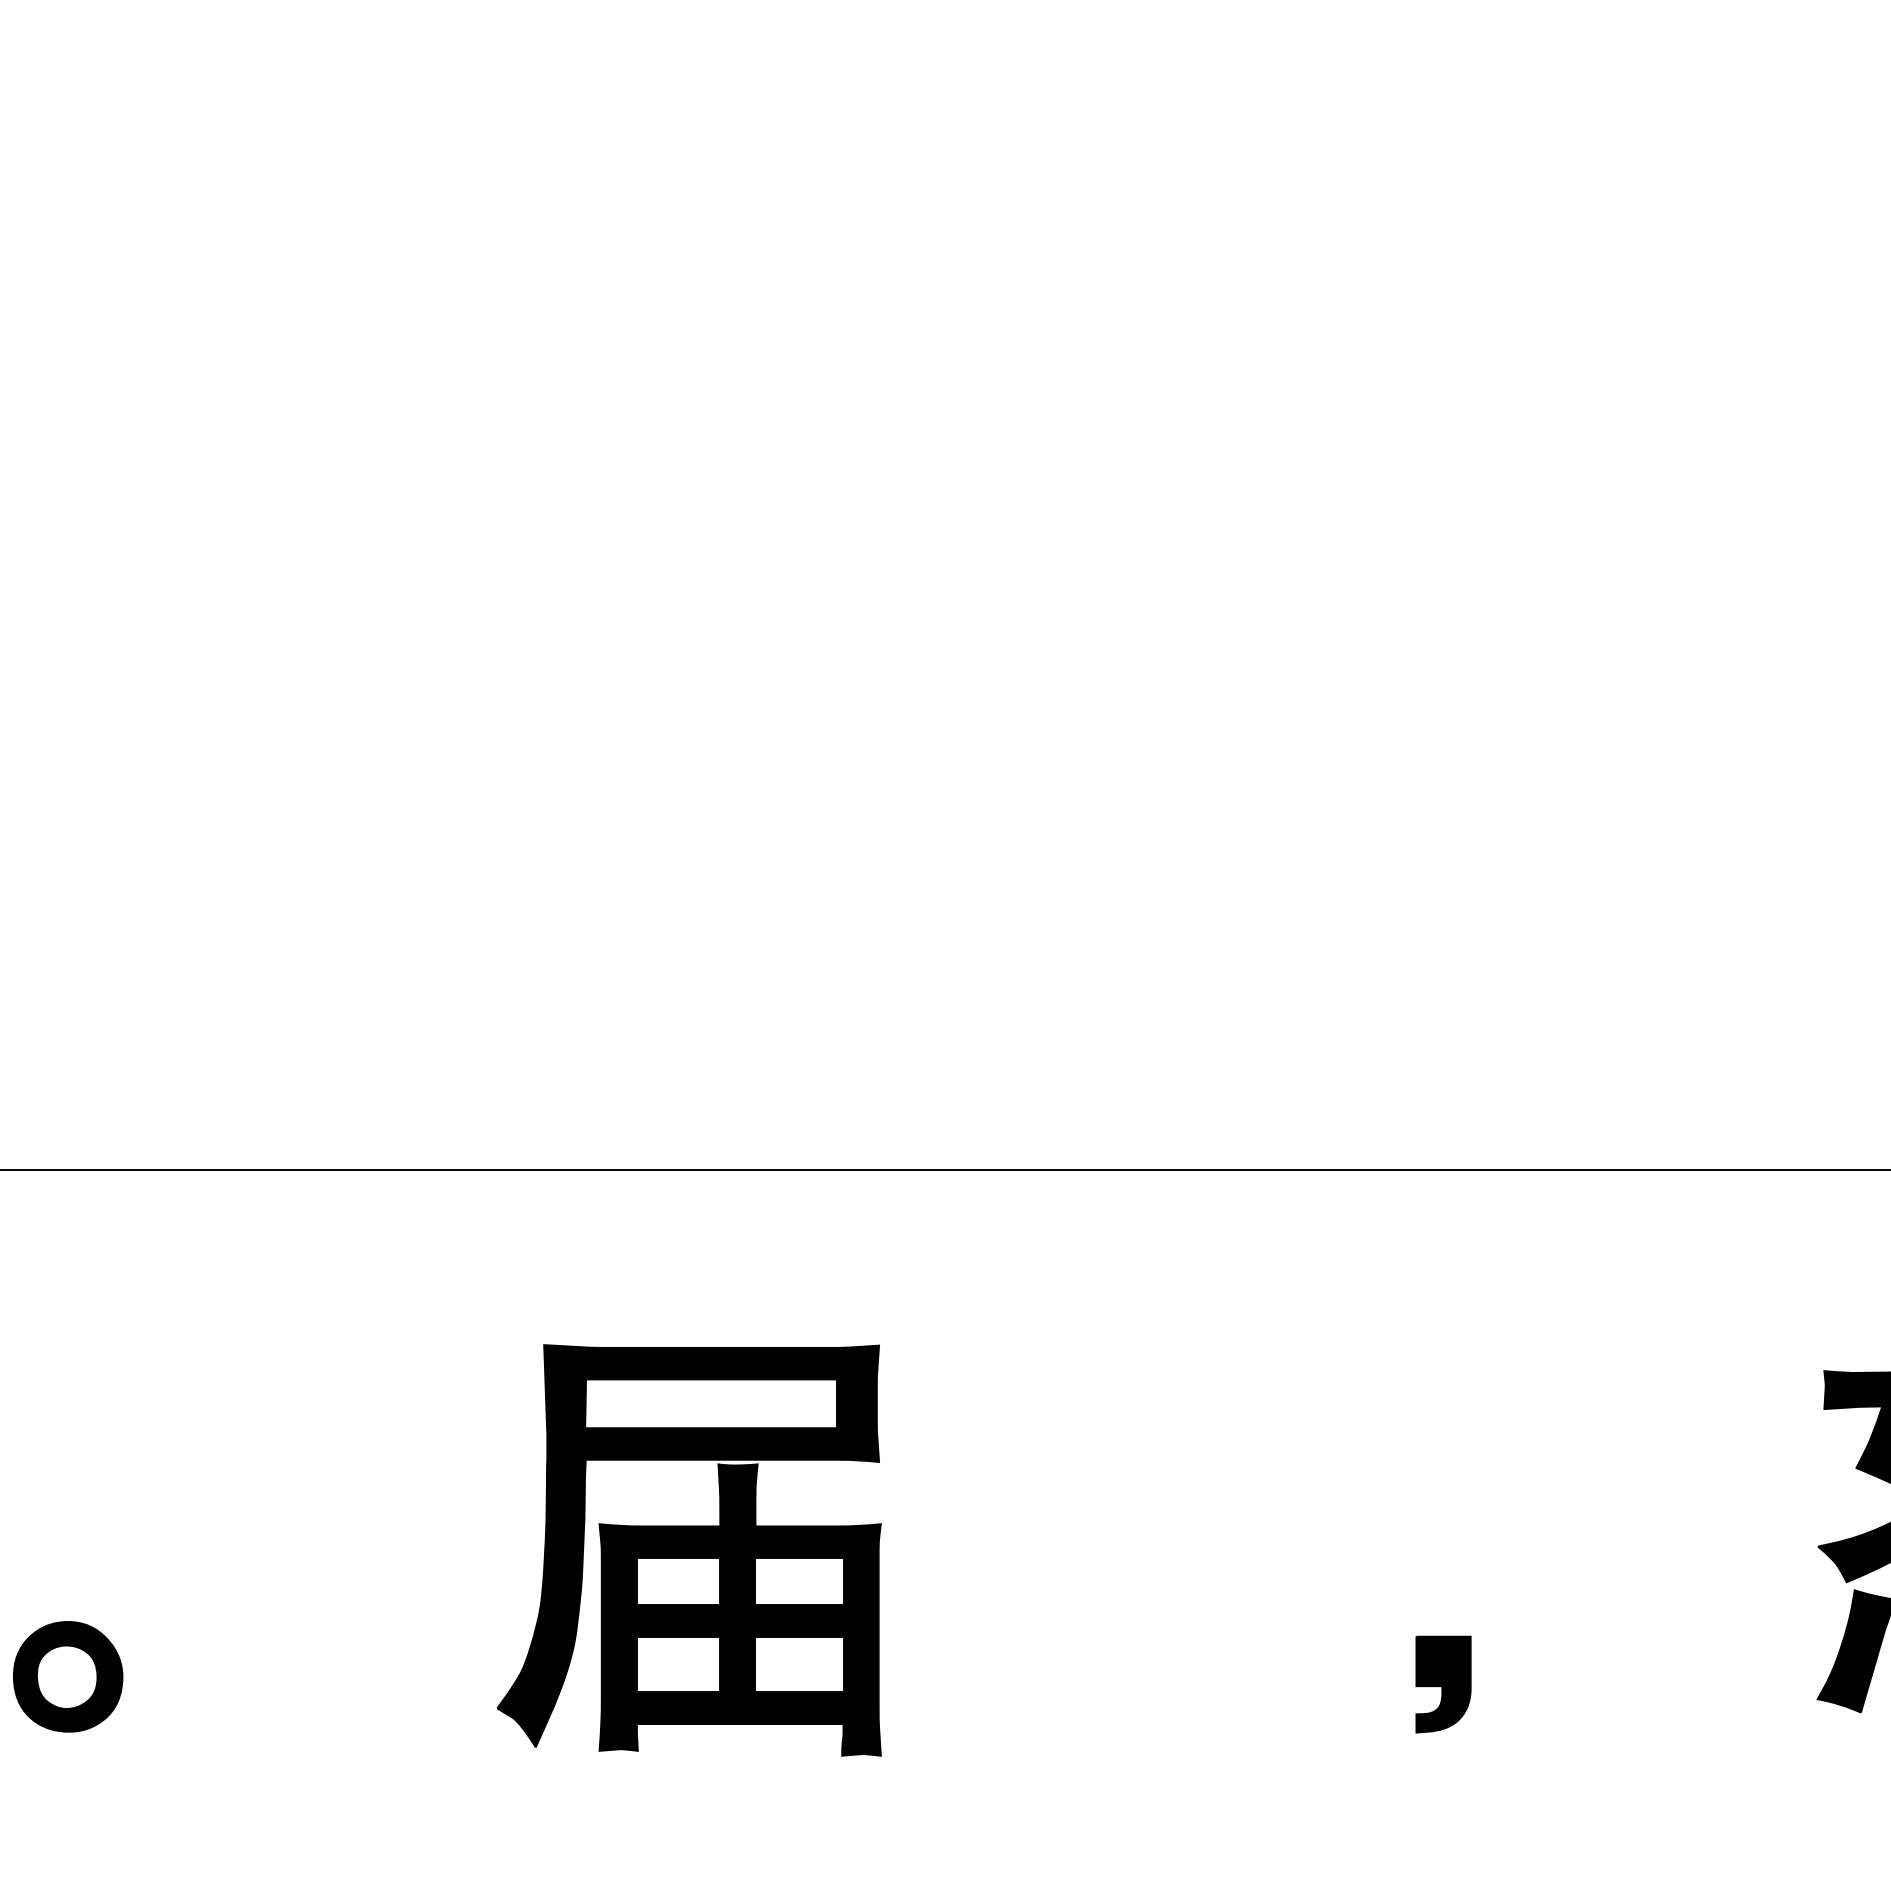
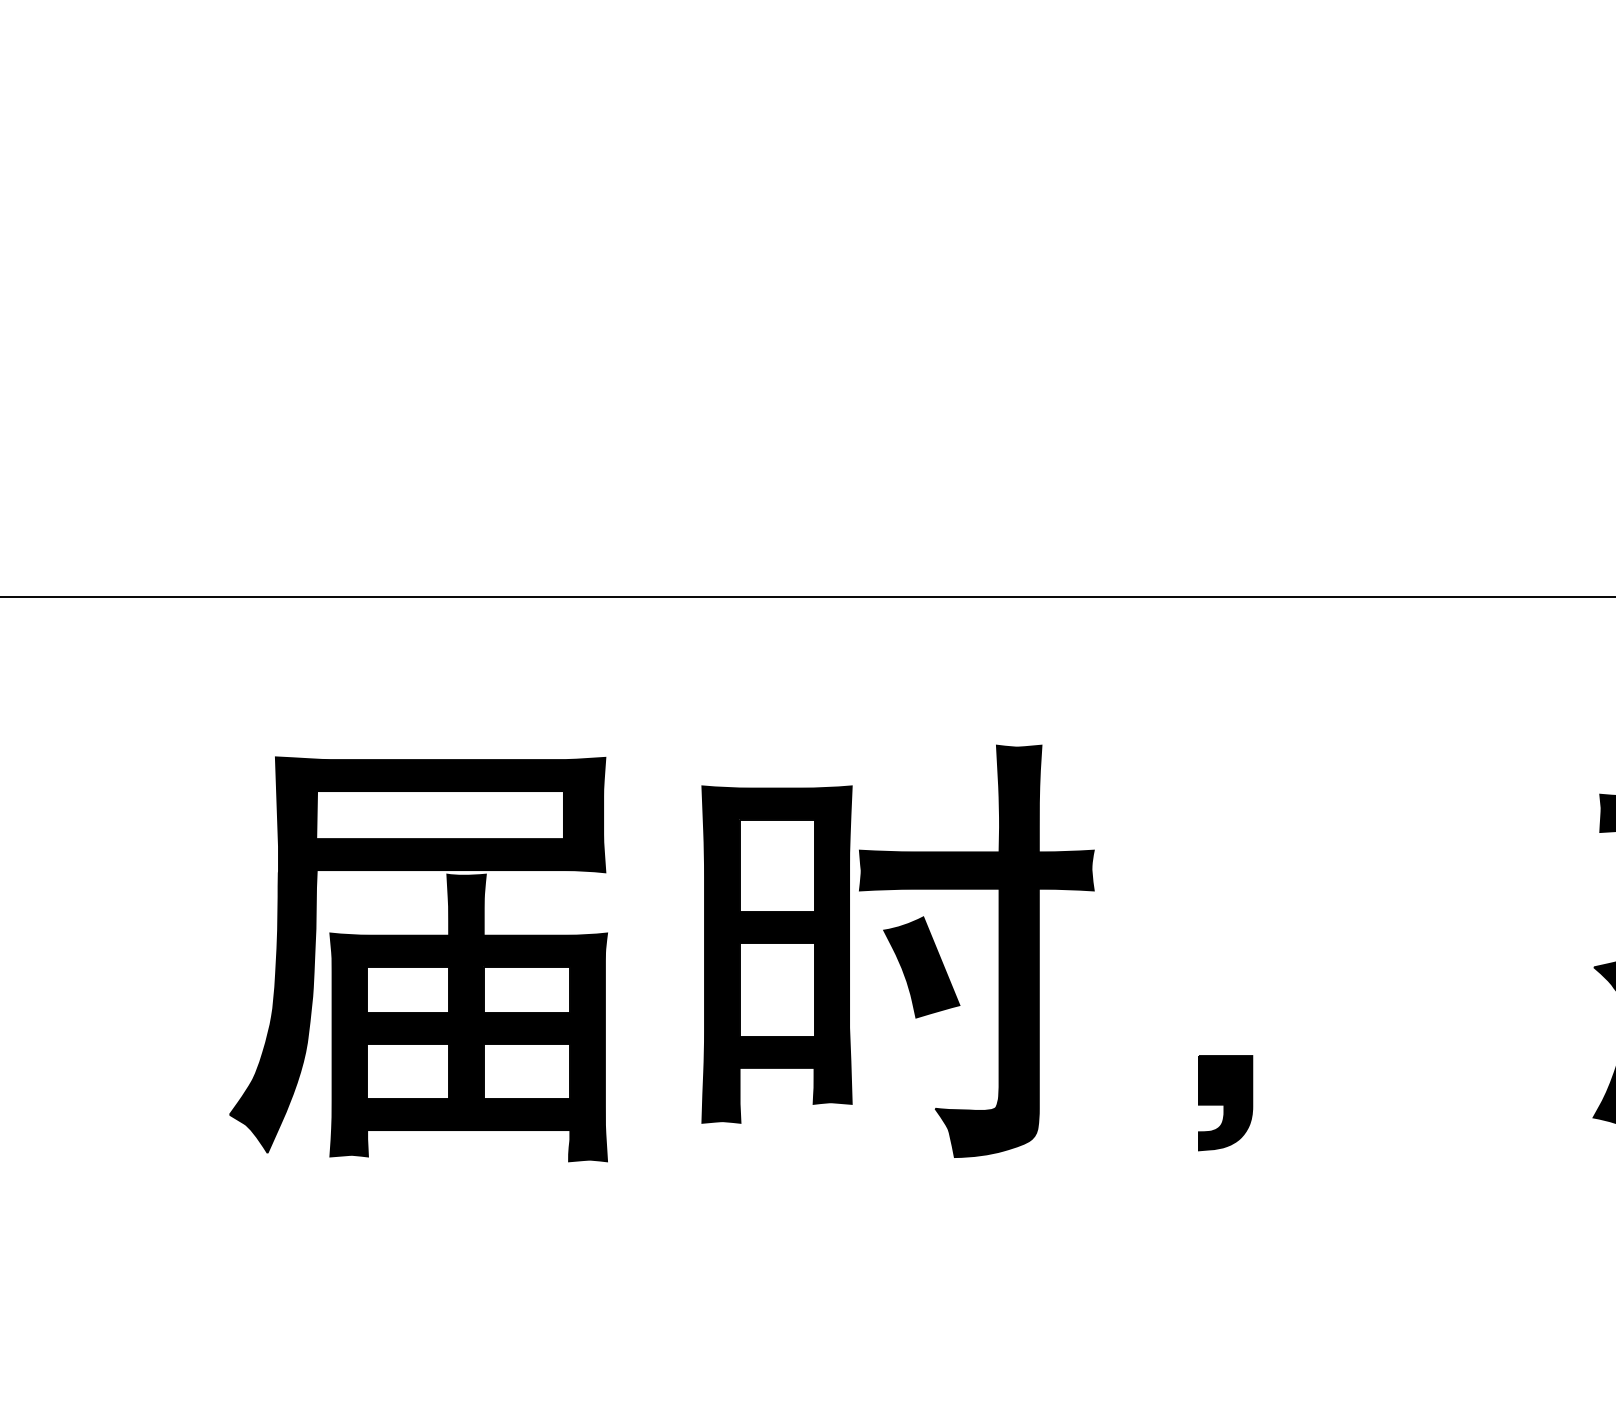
part: (1110, 1530) -> (897, 951), added
part: (688, 1550) -> (417, 959), moved

